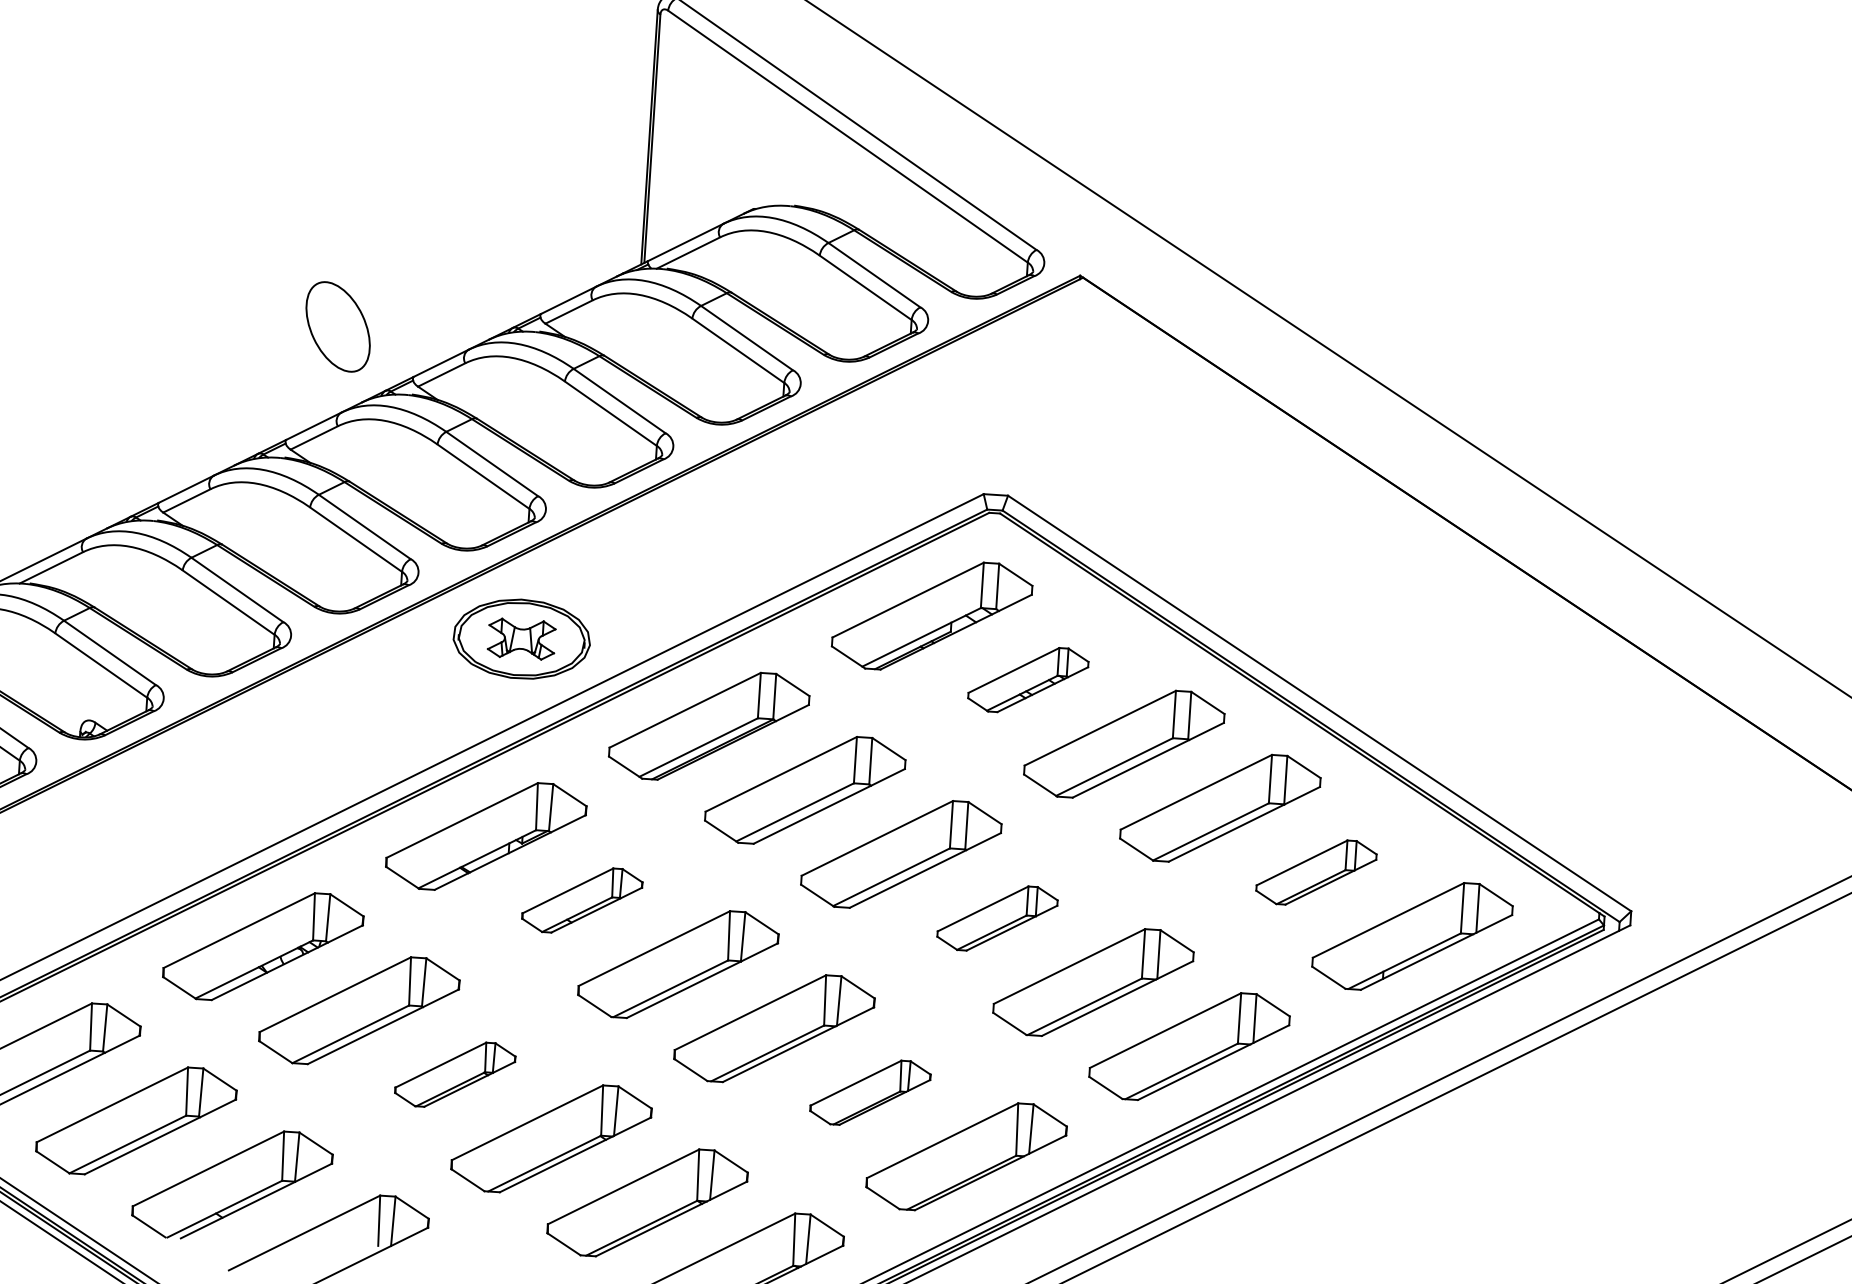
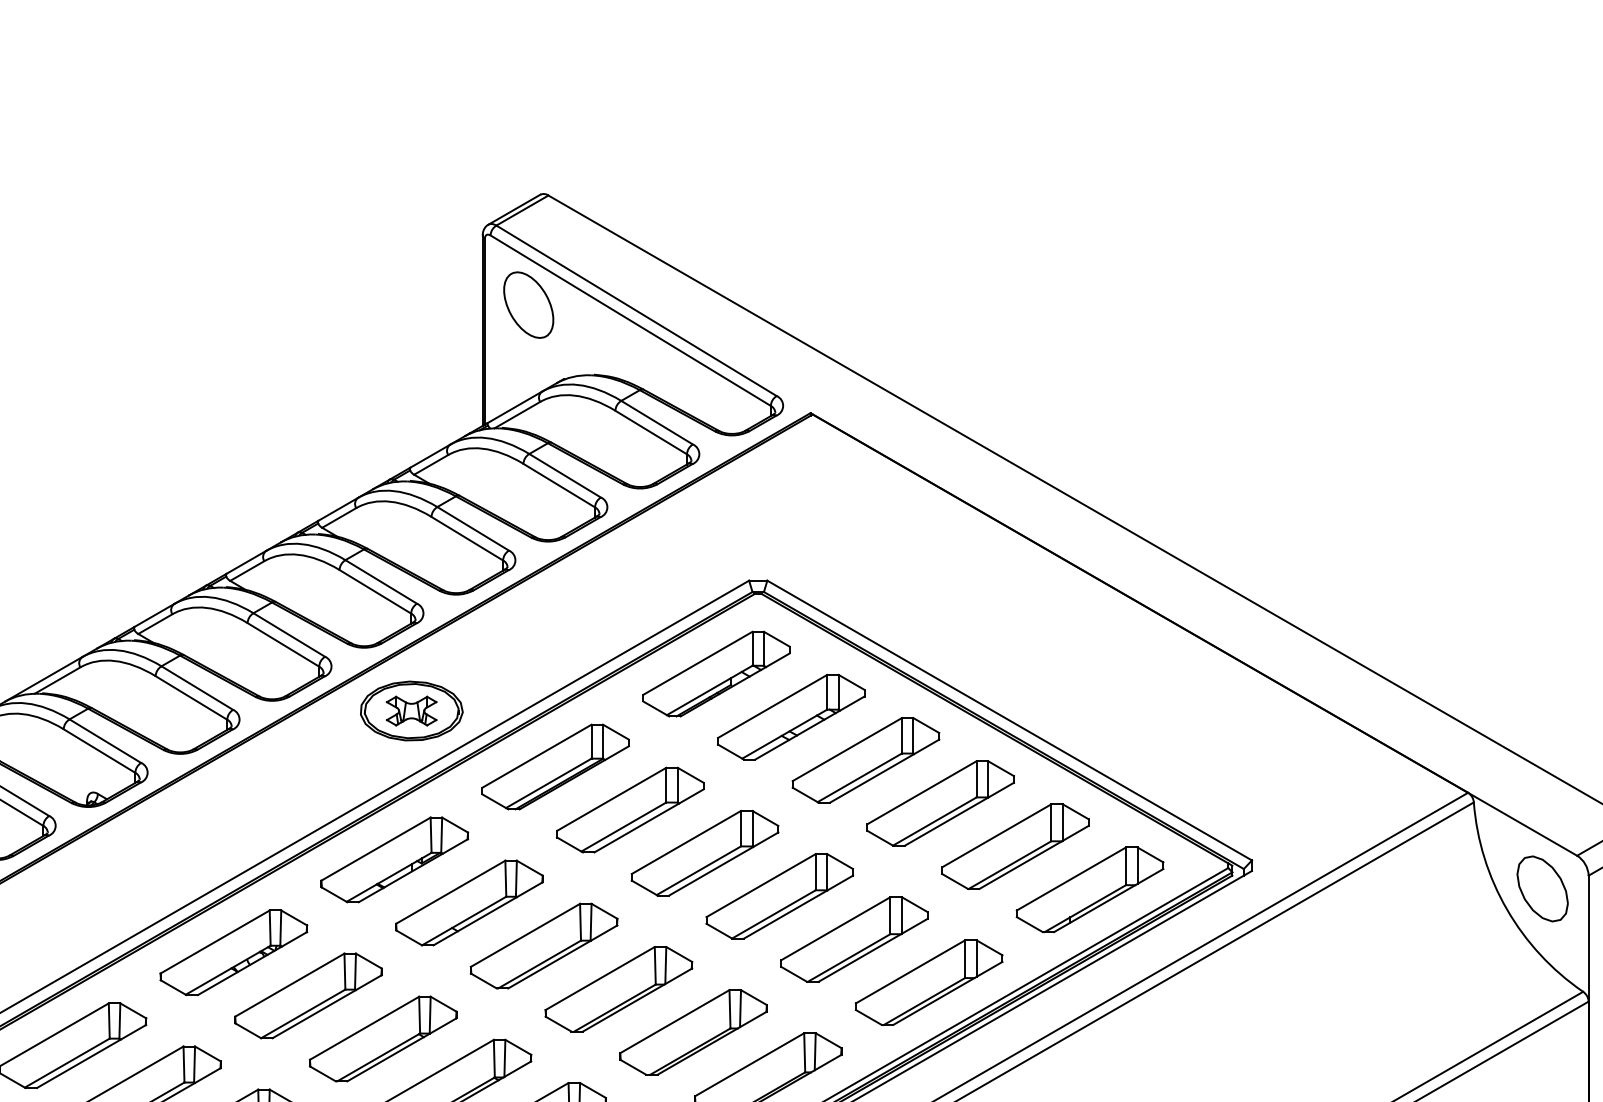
part: (337, 326) -> (528, 304), moved
part: (1028, 679) -> (791, 716), size x1.67
part: (1316, 872) -> (1015, 846), size x1.67
part: (582, 899) -> (469, 902), size x1.67
part: (997, 918) -> (779, 896), size x1.67
part: (454, 1074) -> (382, 1038), size x1.67
part: (870, 1092) -> (693, 1032), size x1.67

